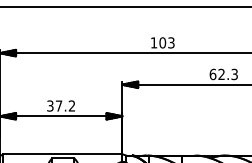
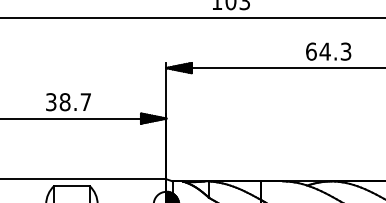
text: (221, 73) -> (324, 50), 62.3 -> 64.3
text: (65, 105) -> (75, 101), 37.2 -> 38.7

